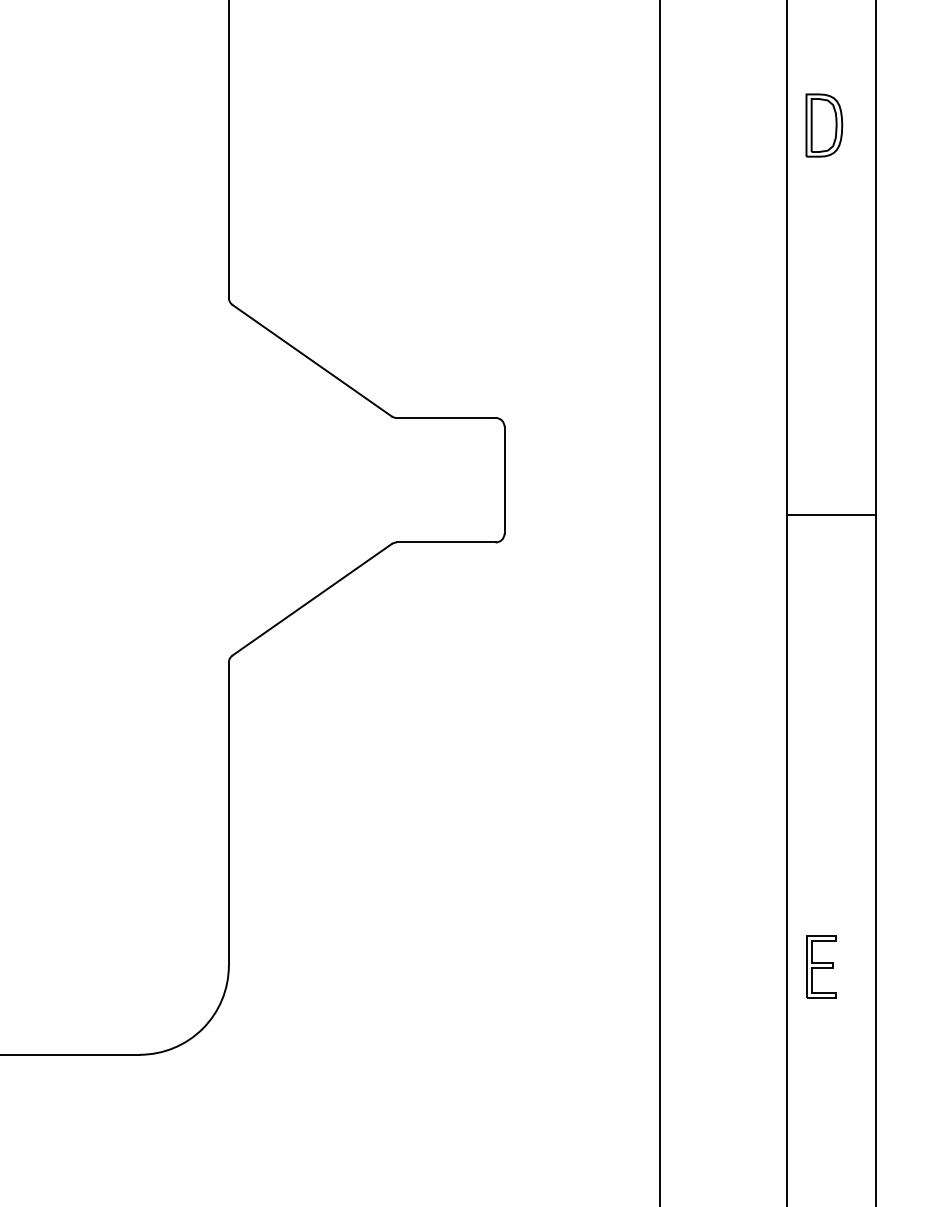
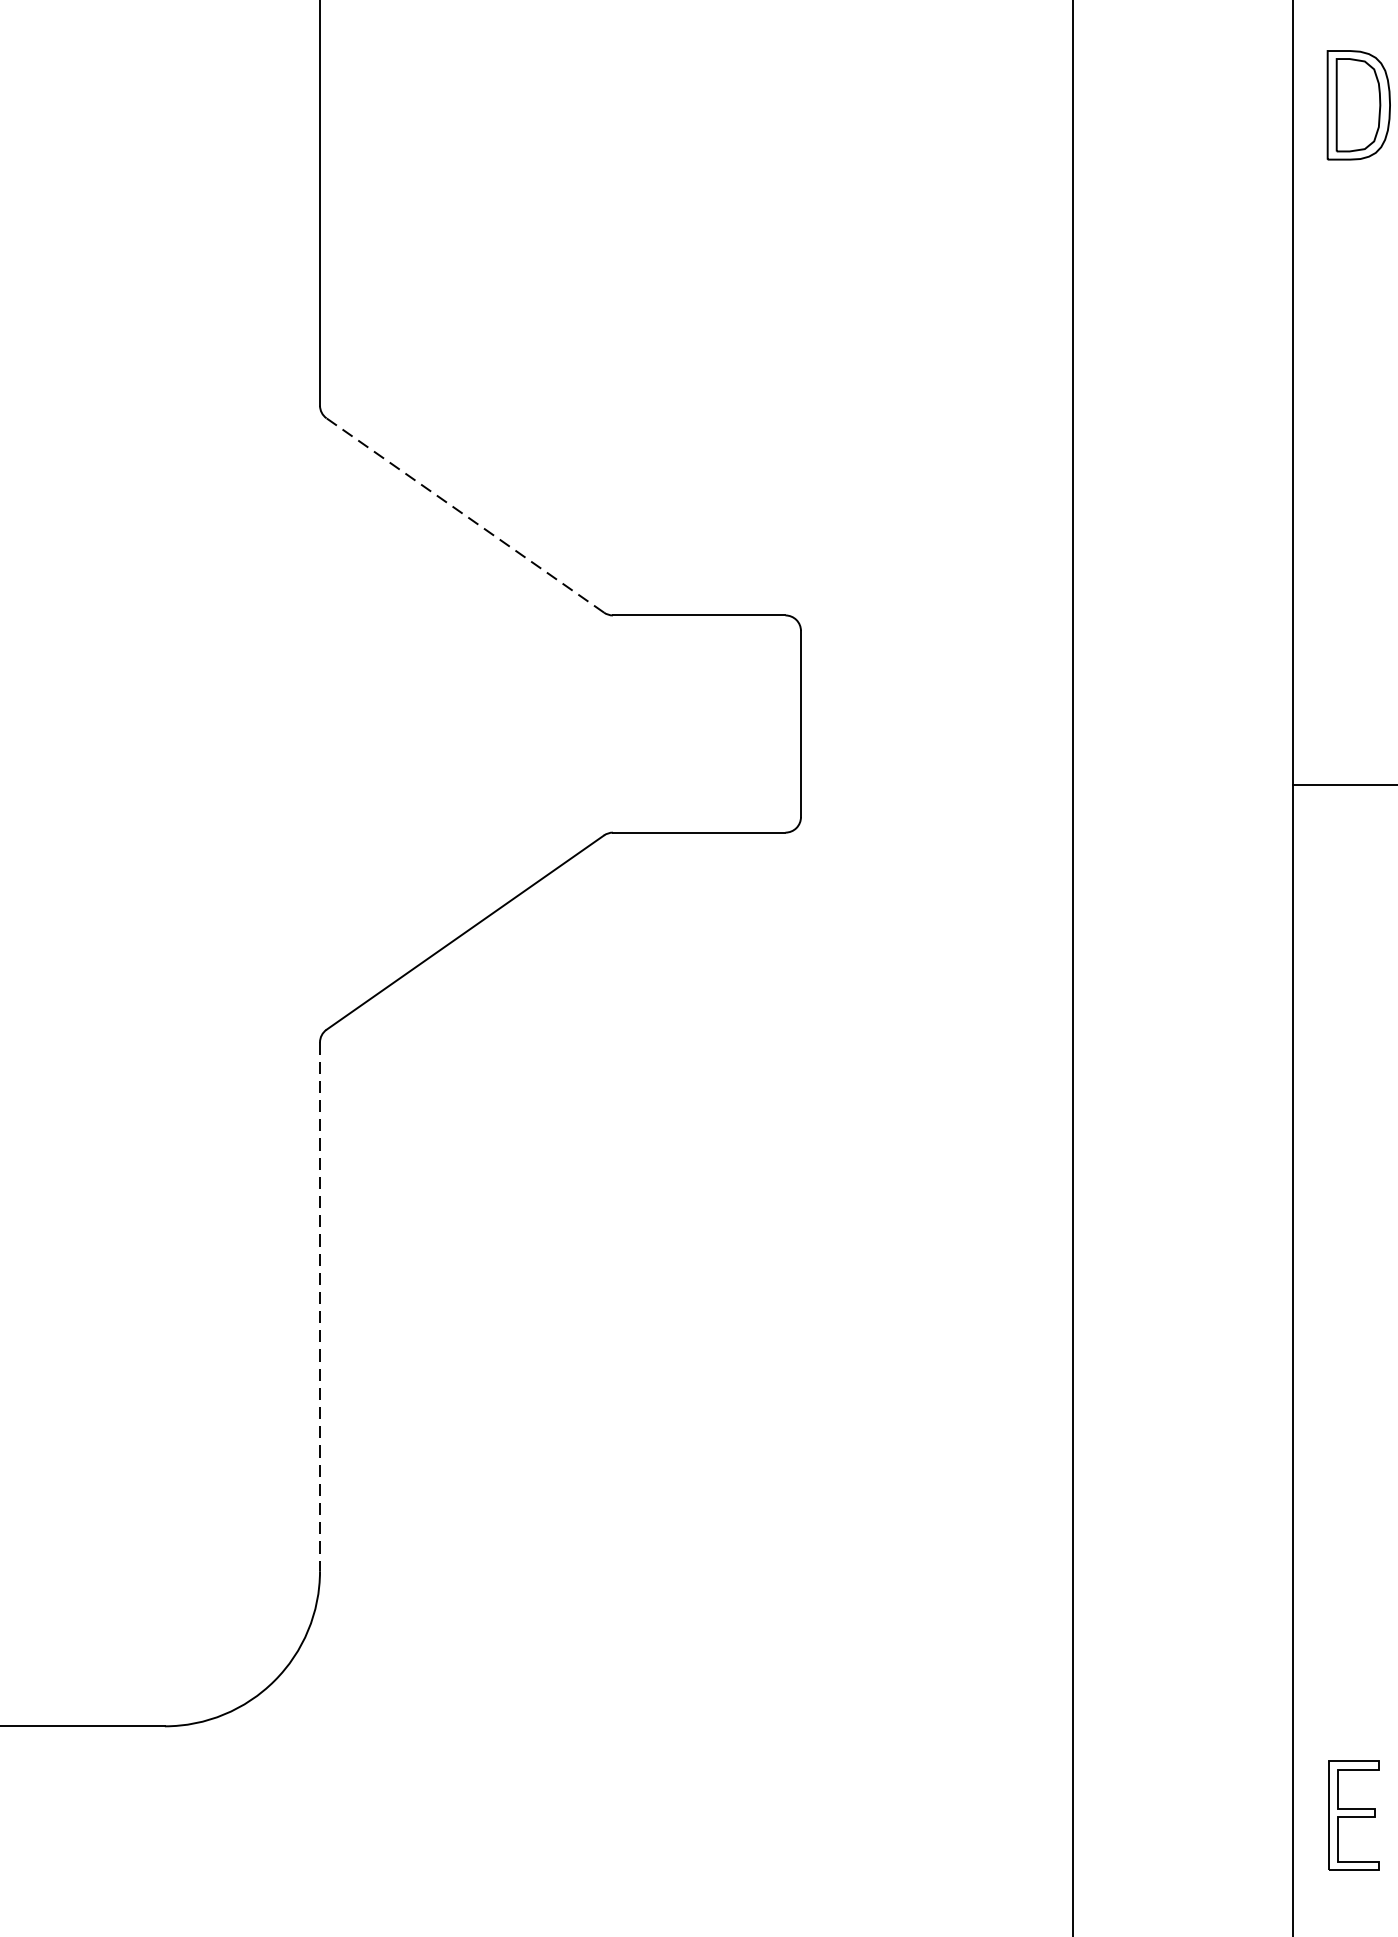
line: (311, 360) -> (464, 515), solid -> dashed
line: (228, 814) -> (319, 1307), solid -> dashed
part: (821, 966) -> (1353, 1814), moved

